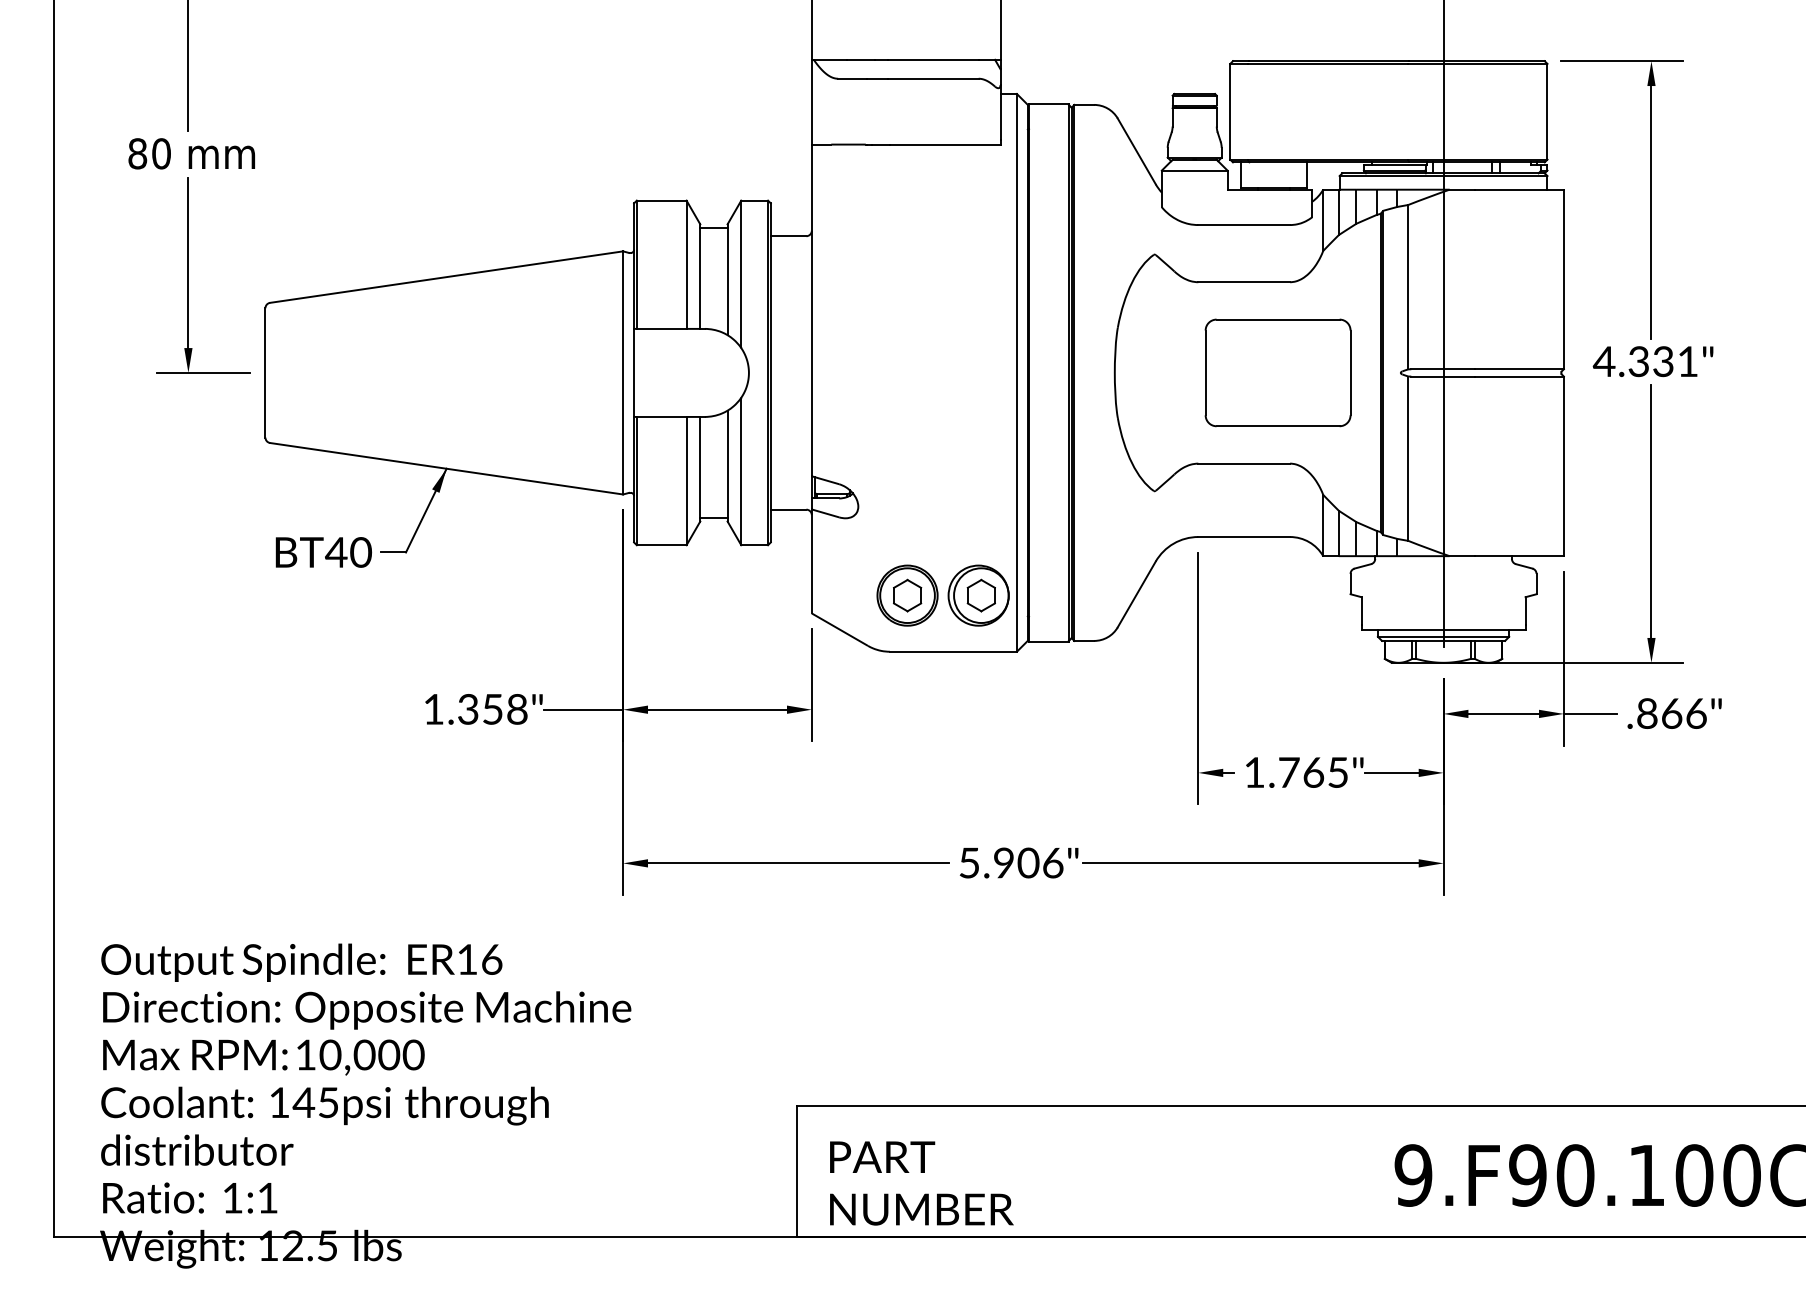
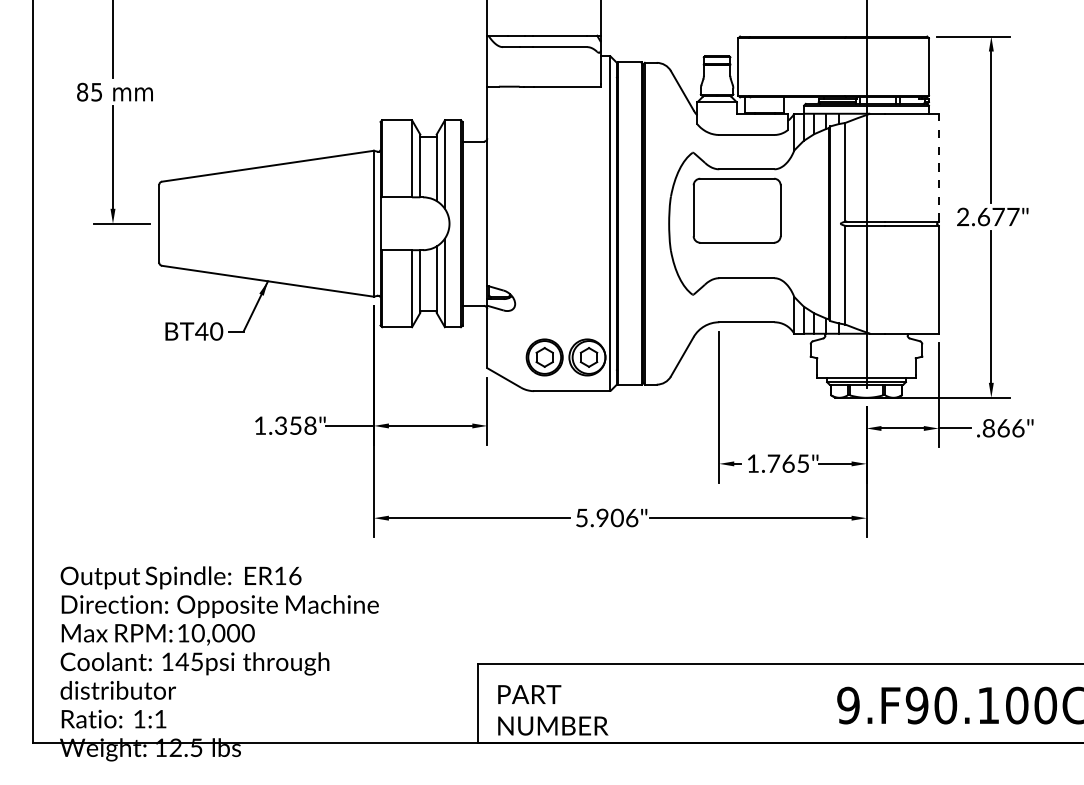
text: (160, 152) -> (96, 91), 80 -> 85
line: (1563, 279) -> (938, 167), solid -> dashed
text: (1645, 360) -> (987, 216), 4.331" -> 2.677"
part: (1276, 372) -> (736, 210), moved

